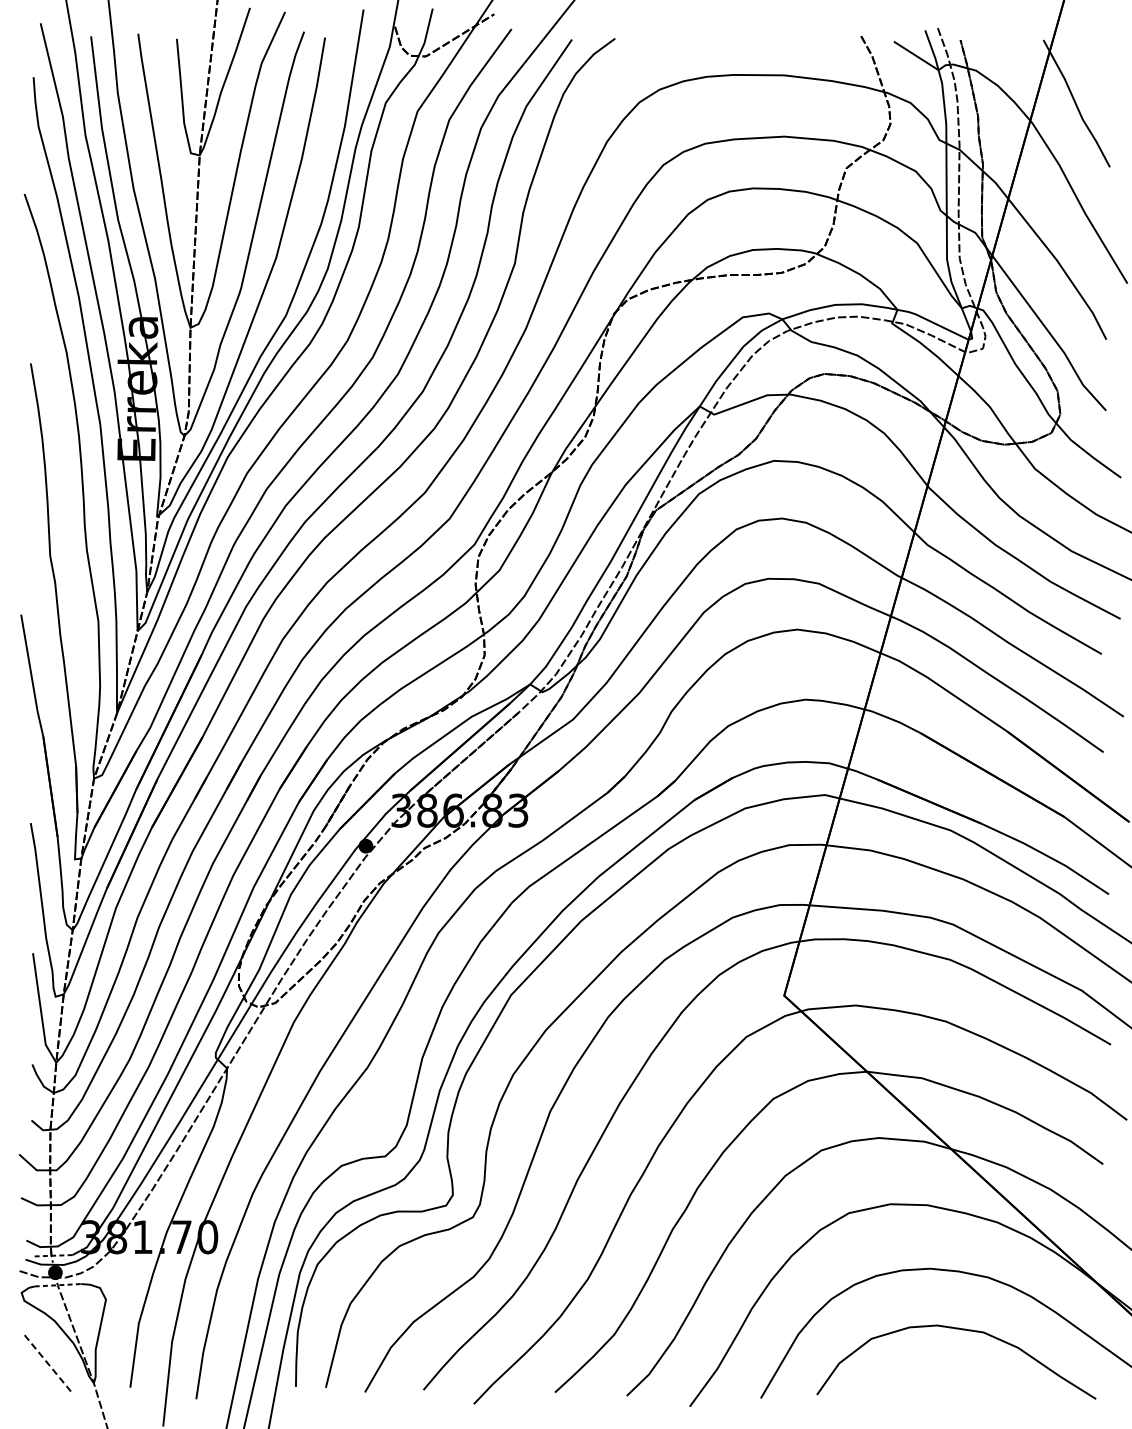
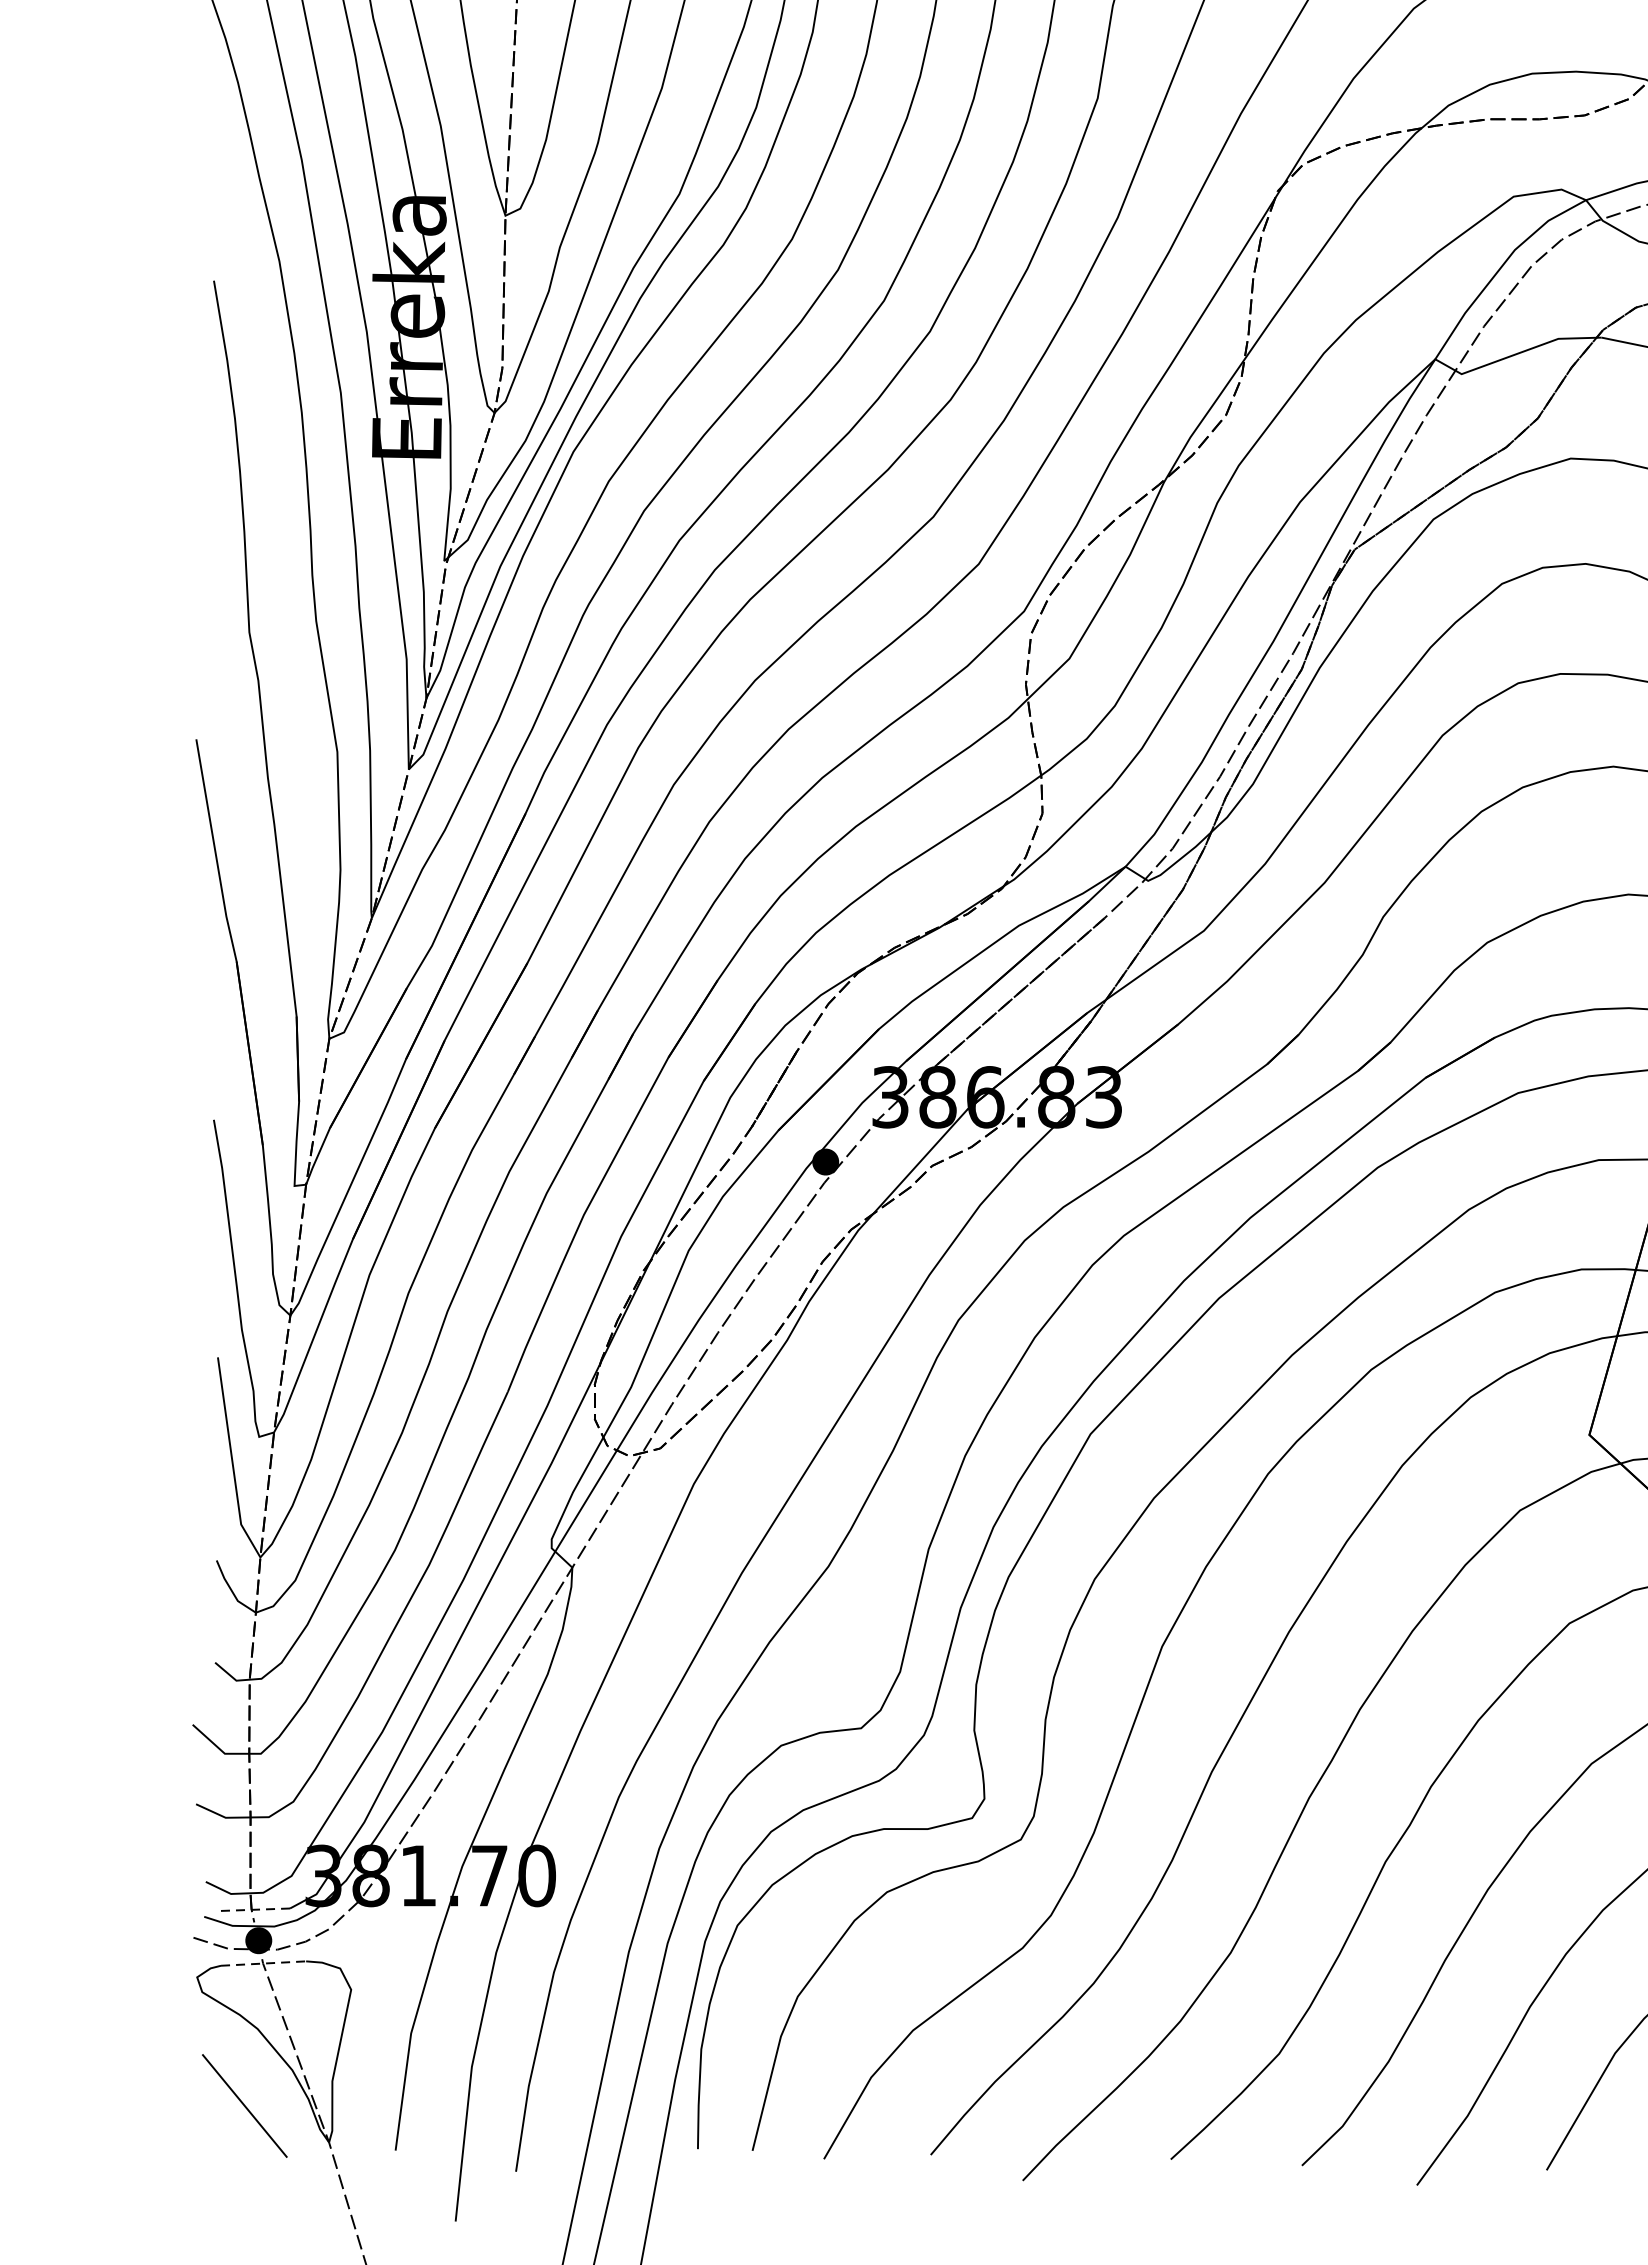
line: (47, 1363) -> (244, 2106), dashed -> solid

